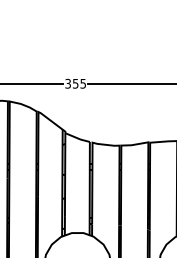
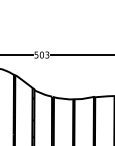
text: (75, 83) -> (41, 54), 355 -> 503

